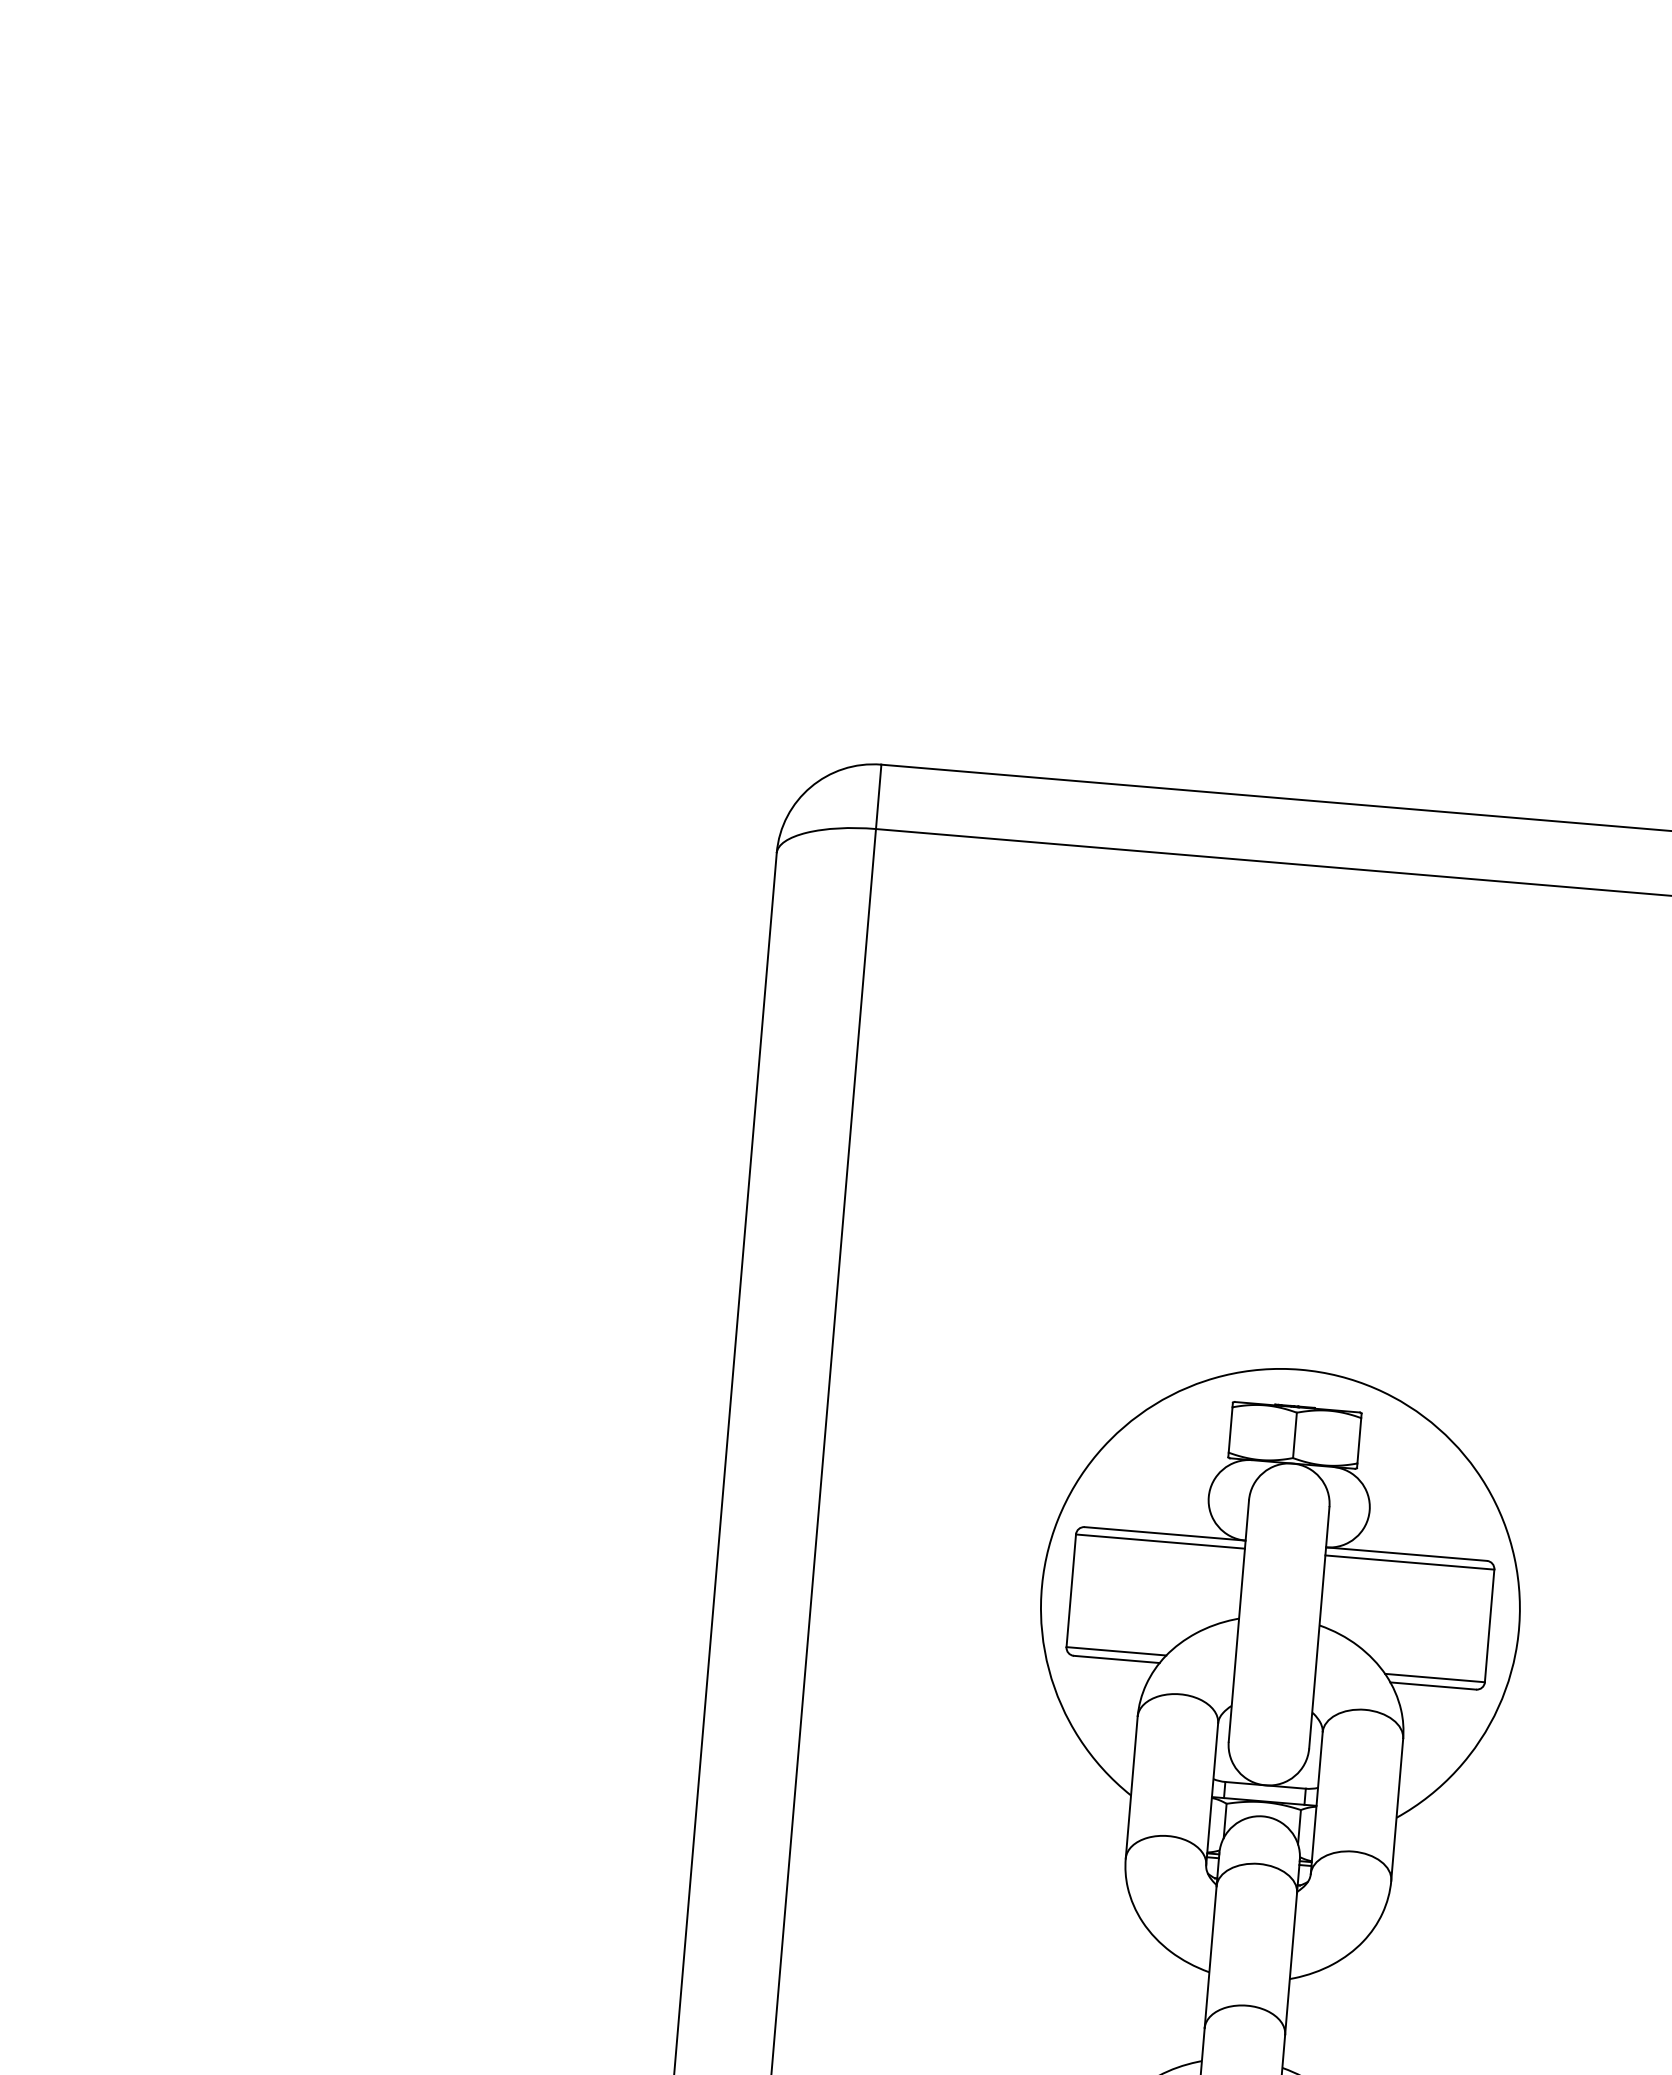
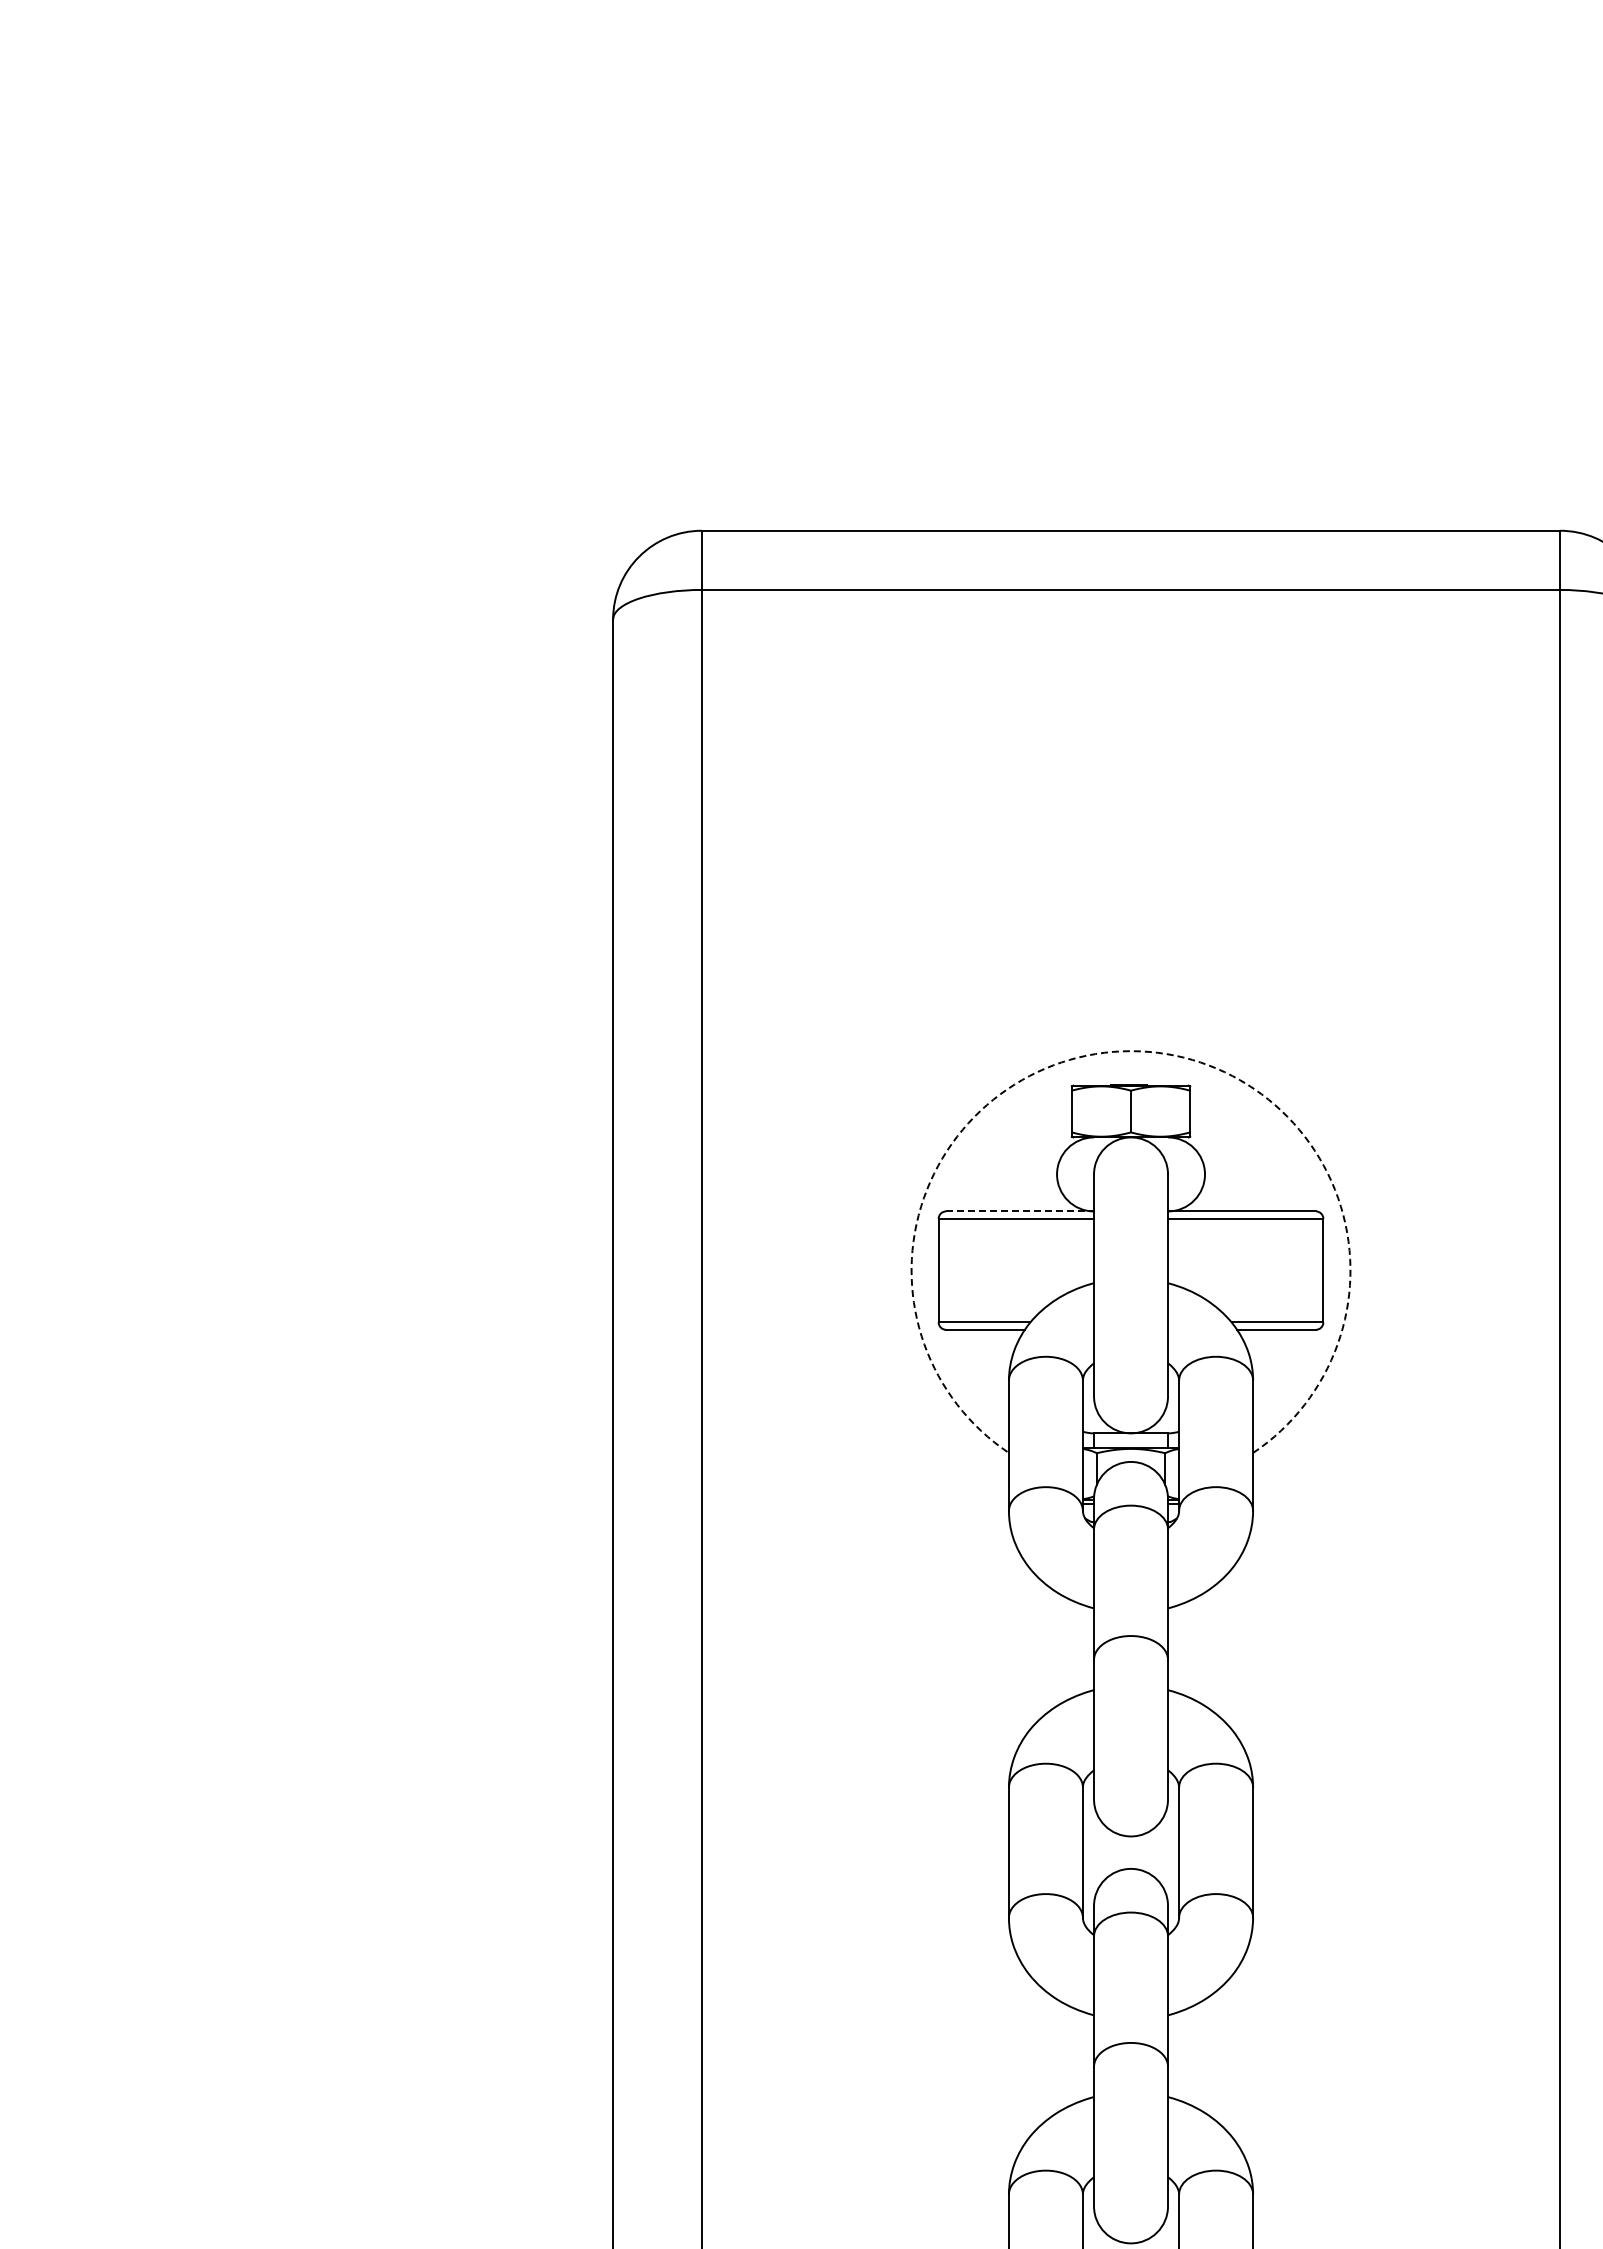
arc: (1300, 1370) -> (1131, 1051), solid -> dashed
line: (1165, 1533) -> (1020, 1211), solid -> dashed

